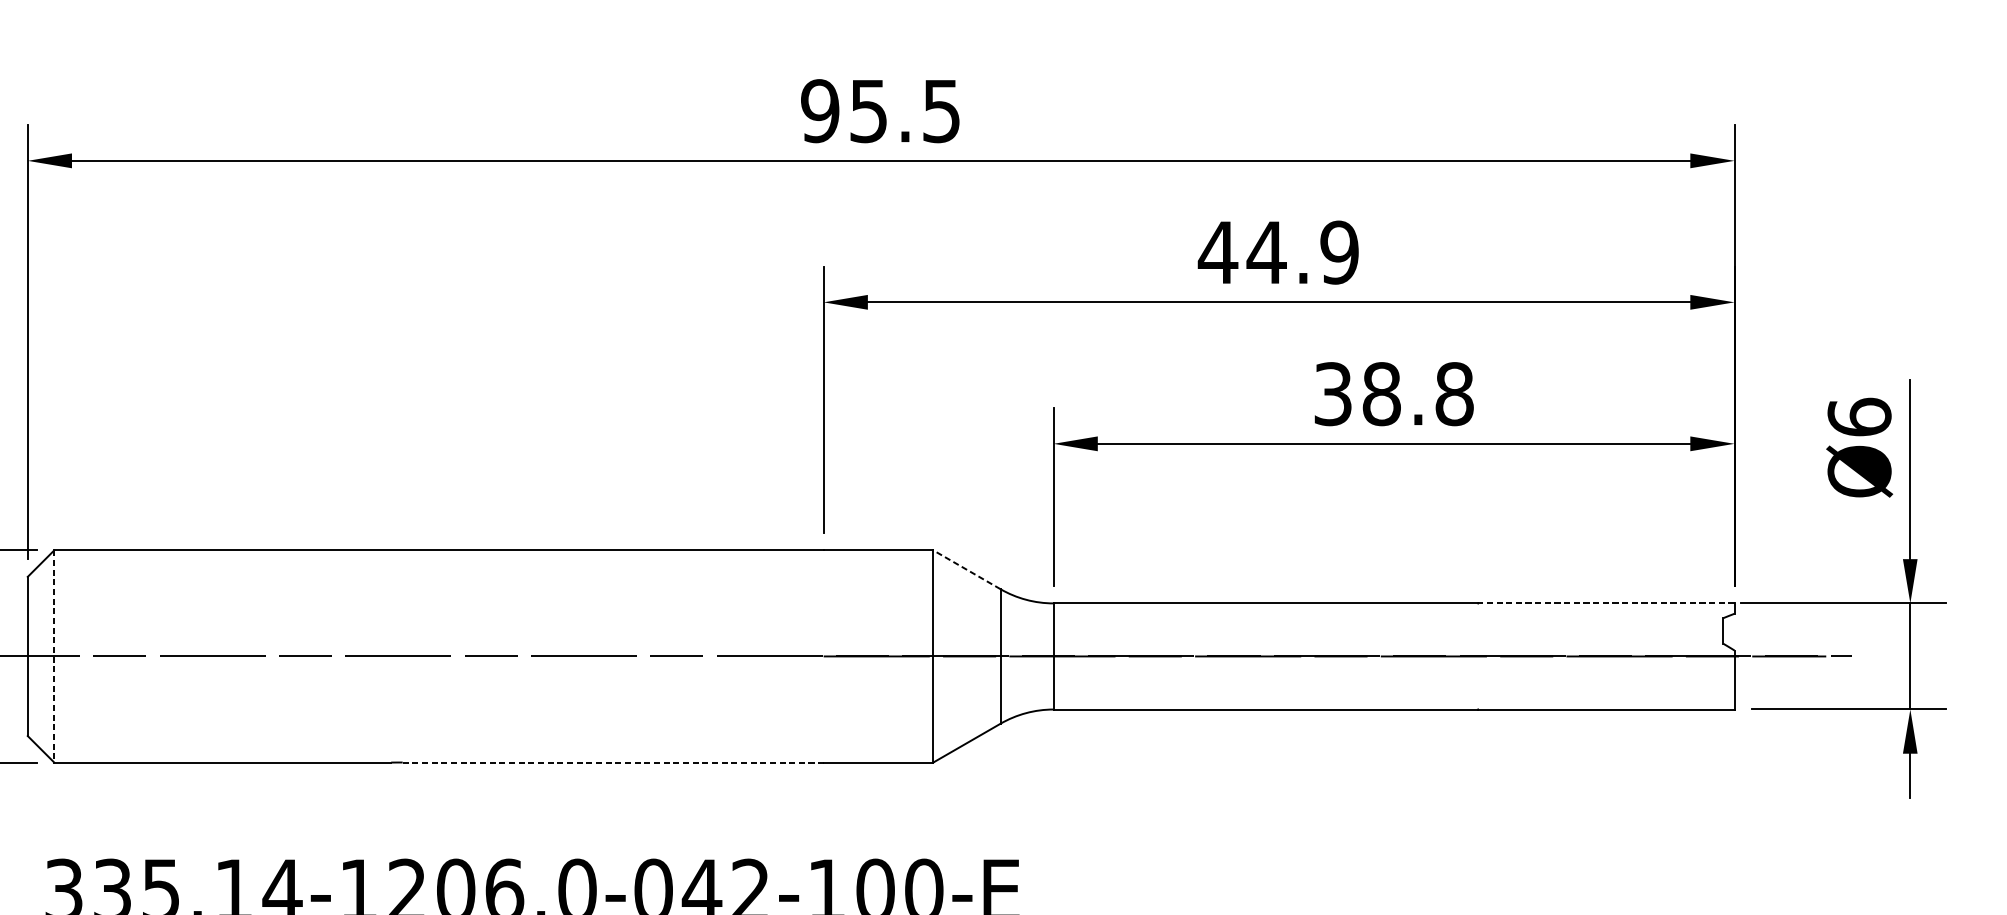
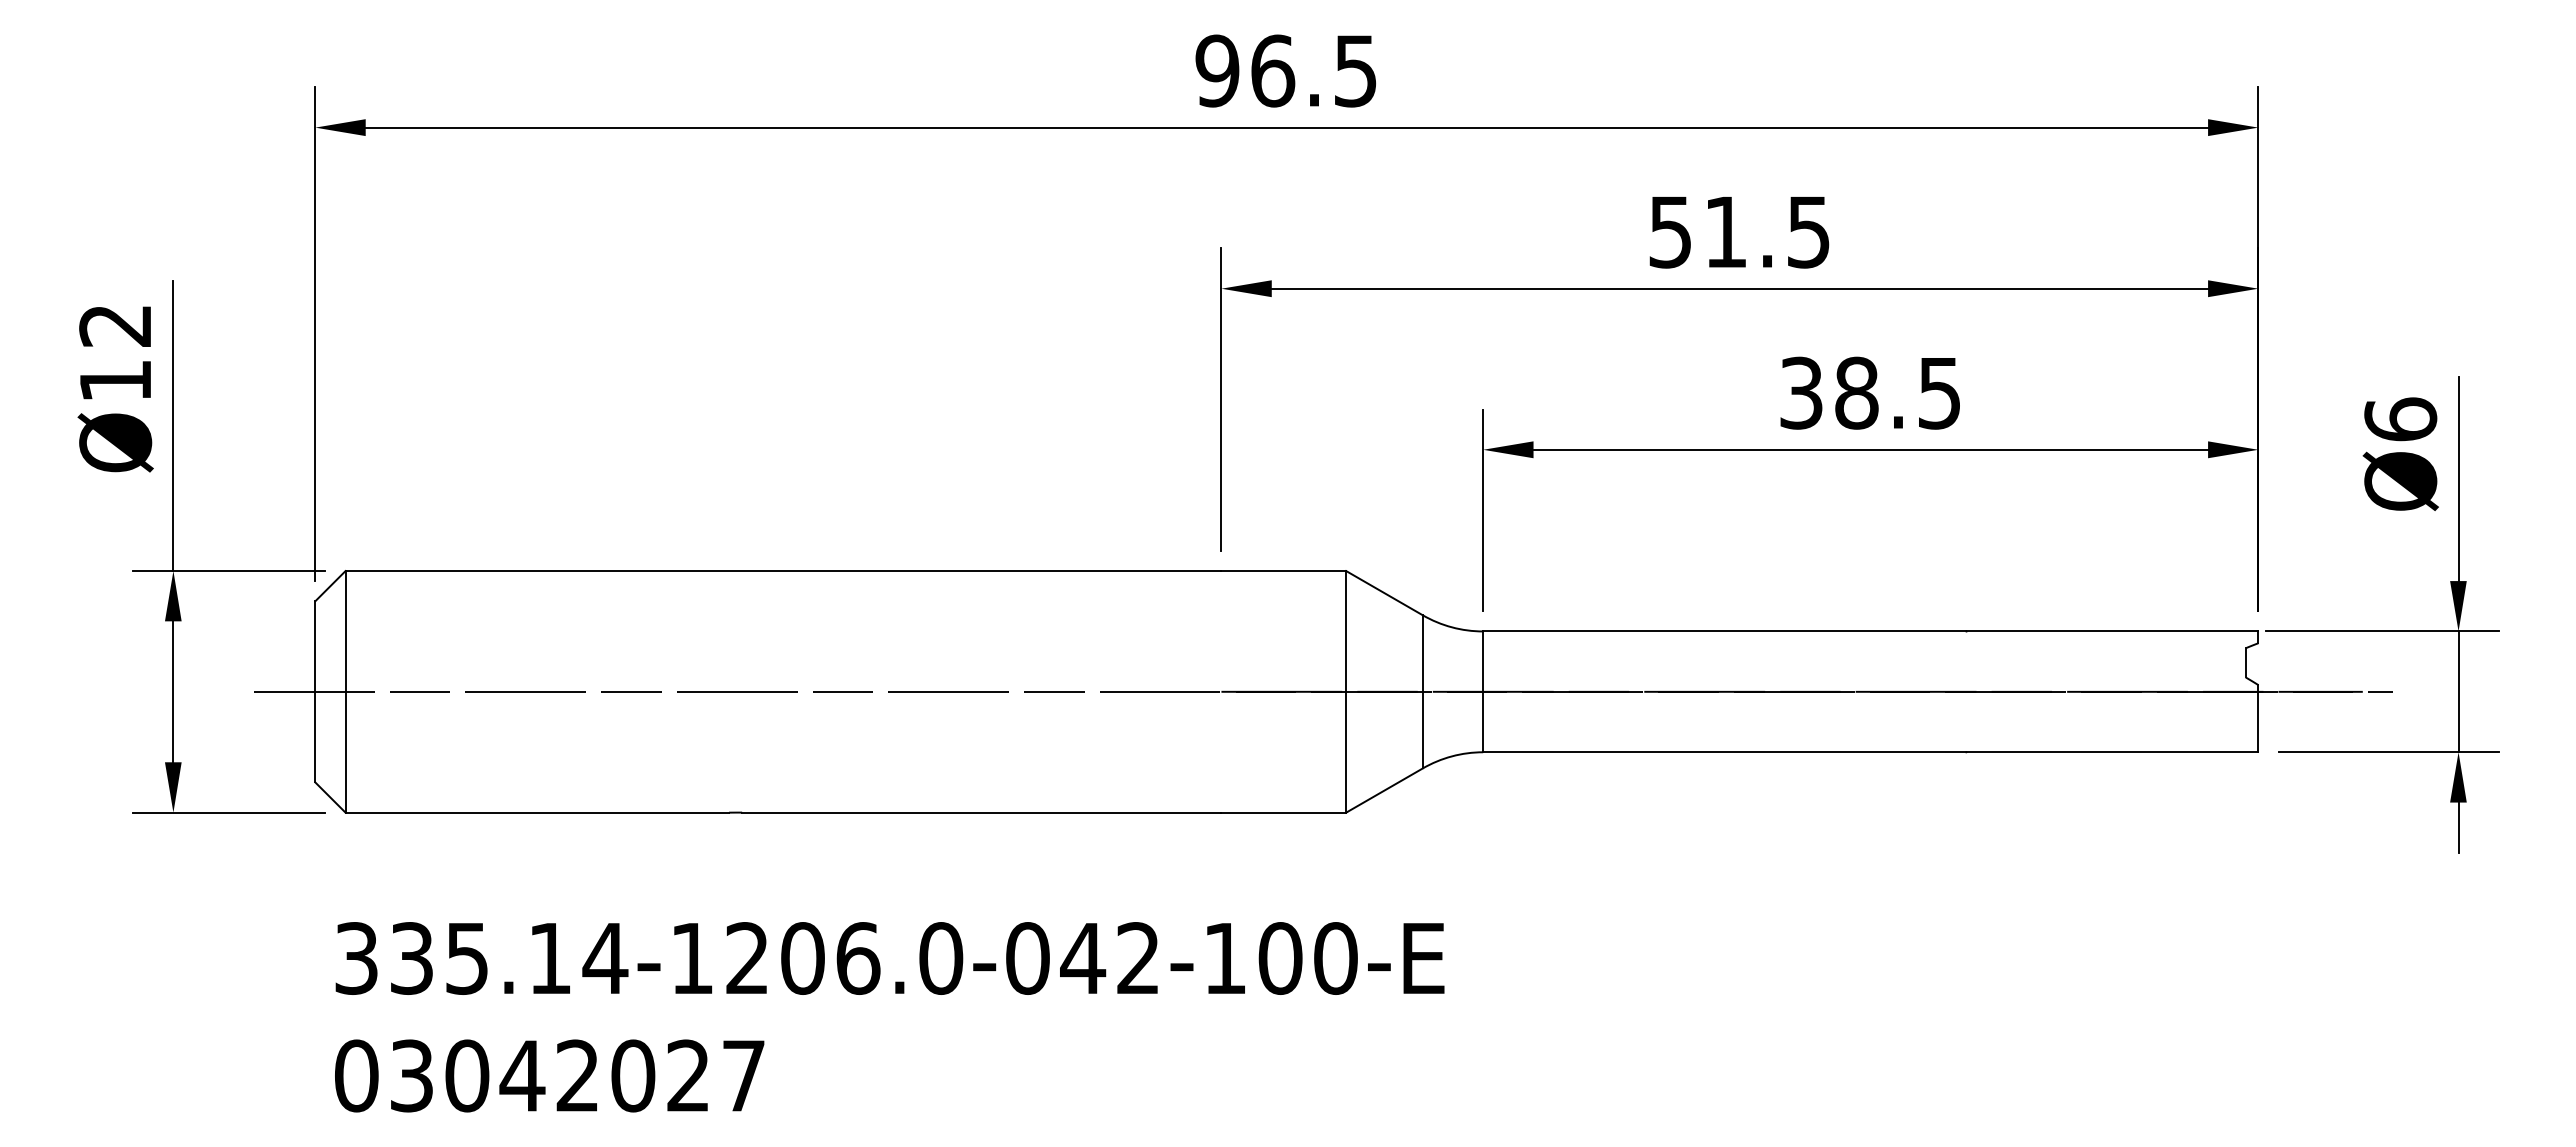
text: (869, 110) -> (1273, 70), 95.5 -> 96.5
text: (1277, 252) -> (1738, 231), 44.9 -> 51.5
text: (1454, 393) -> (1939, 392), 38.8 -> 38.5
line: (966, 569) -> (1384, 592), dashed -> solid
line: (1606, 603) -> (2112, 631), dashed -> solid
line: (54, 656) -> (345, 691), dashed -> solid
line: (612, 762) -> (981, 812), dashed -> solid

